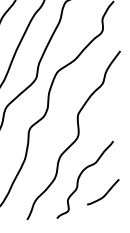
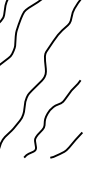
curve: (105, 193) -> (68, 146), moved

